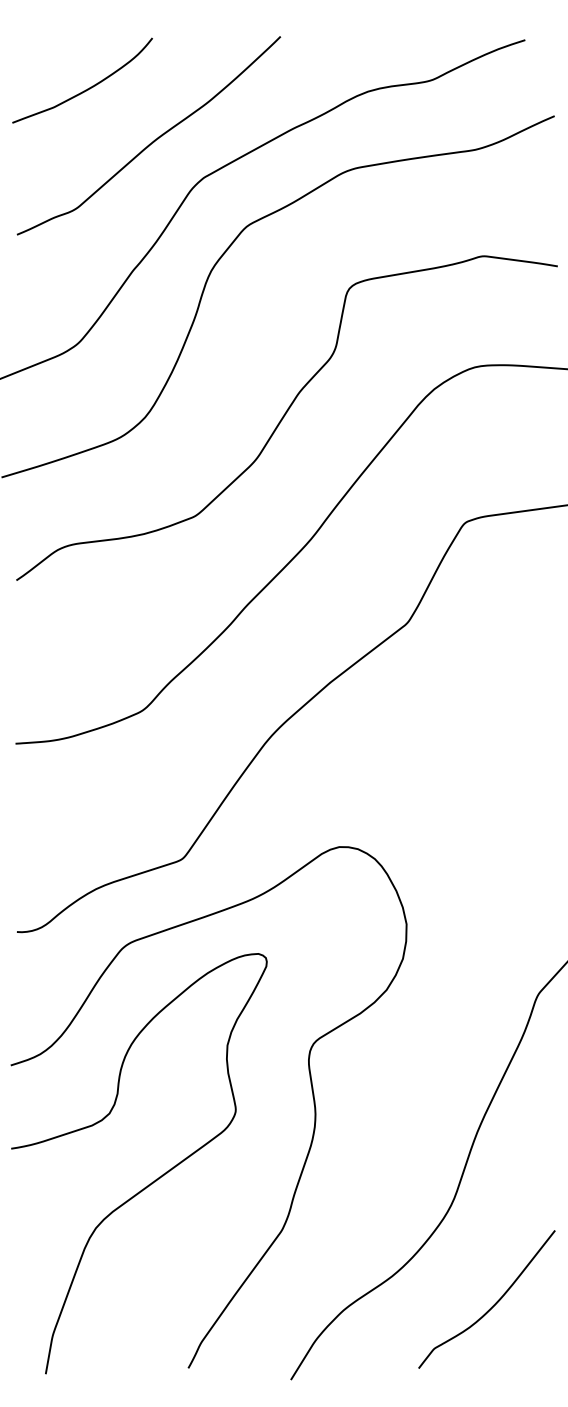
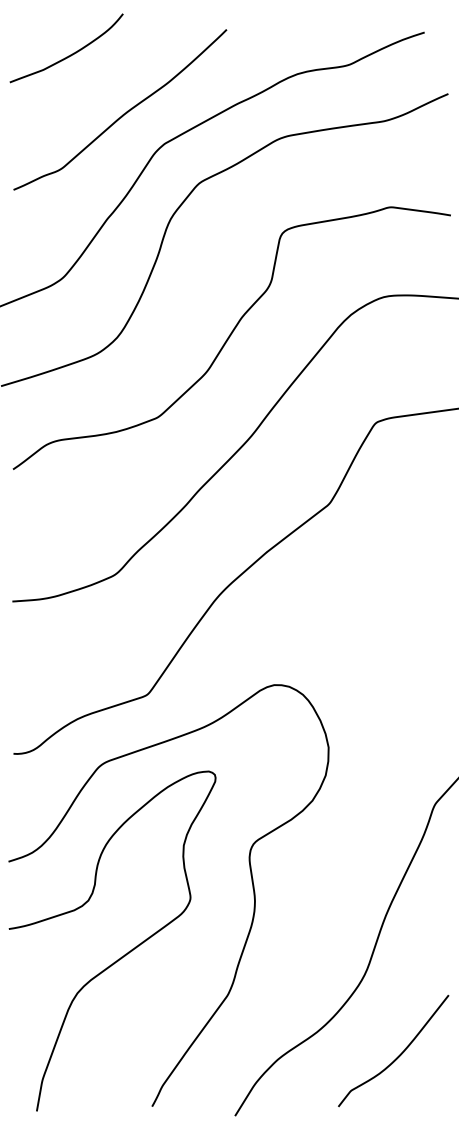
curve: (87, 88) -> (70, 54), moved

